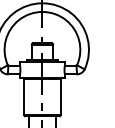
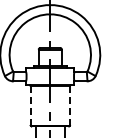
line: (24, 97) -> (30, 106), solid -> dashed
line: (60, 97) -> (69, 106), solid -> dashed

